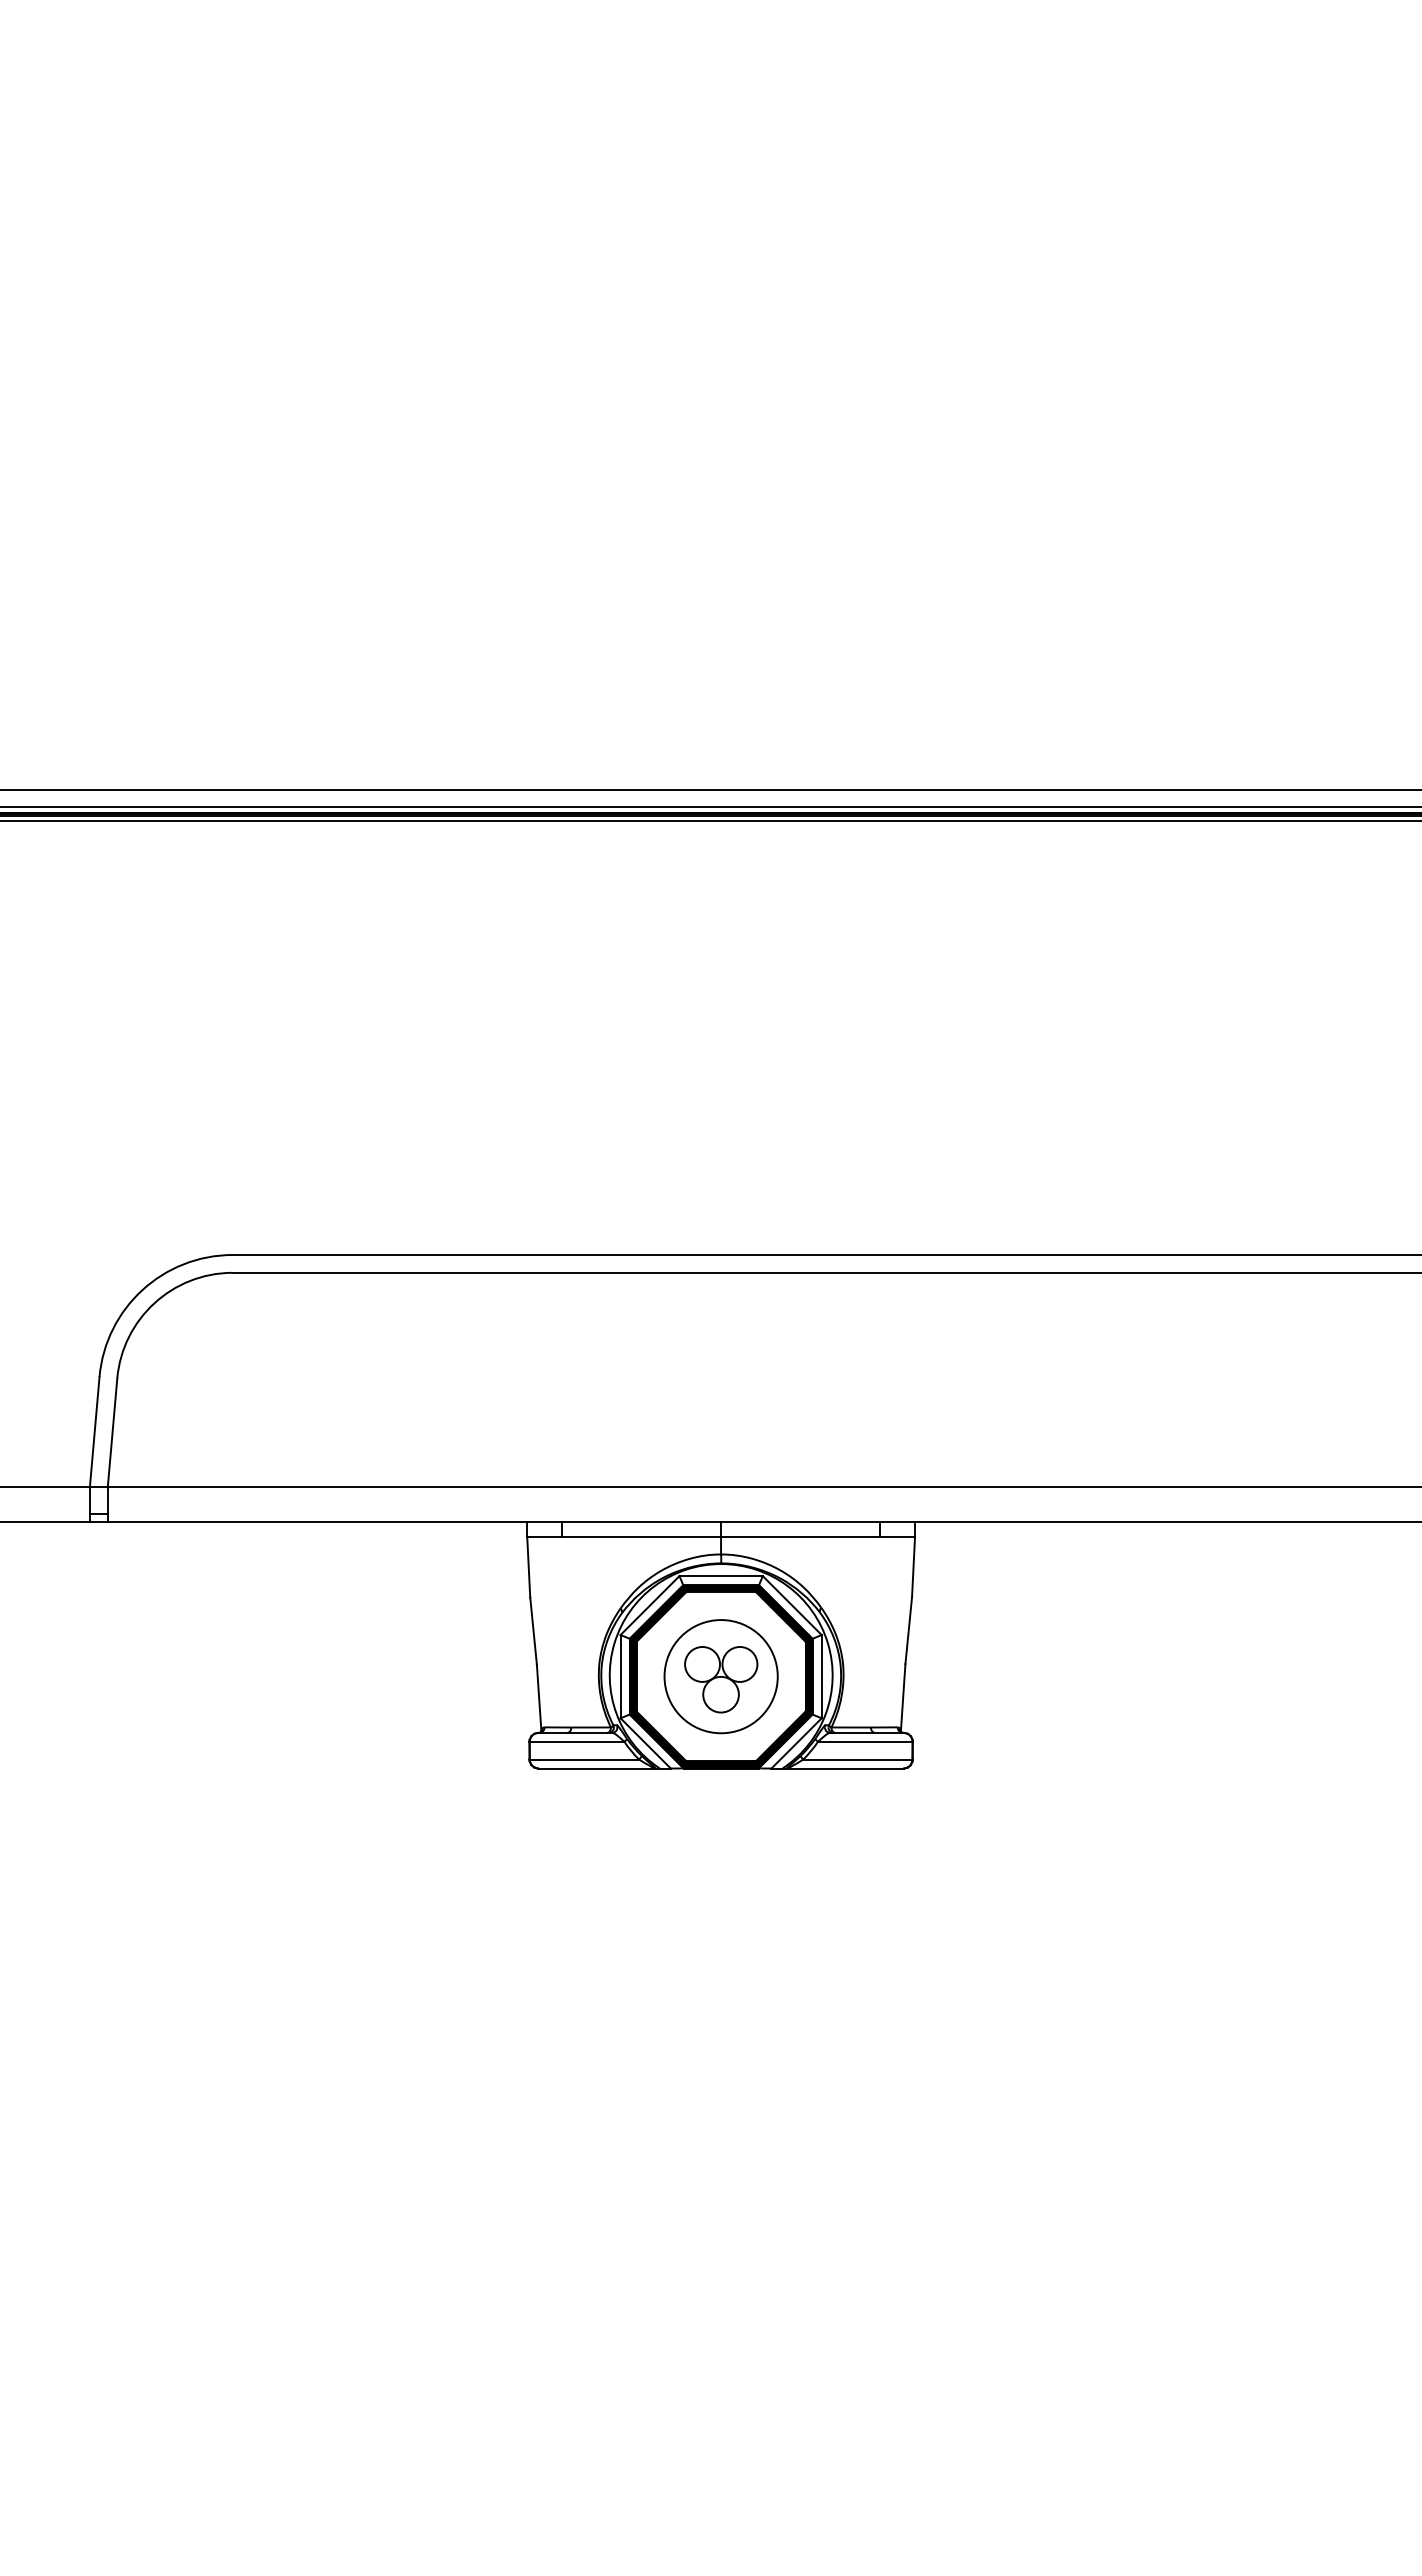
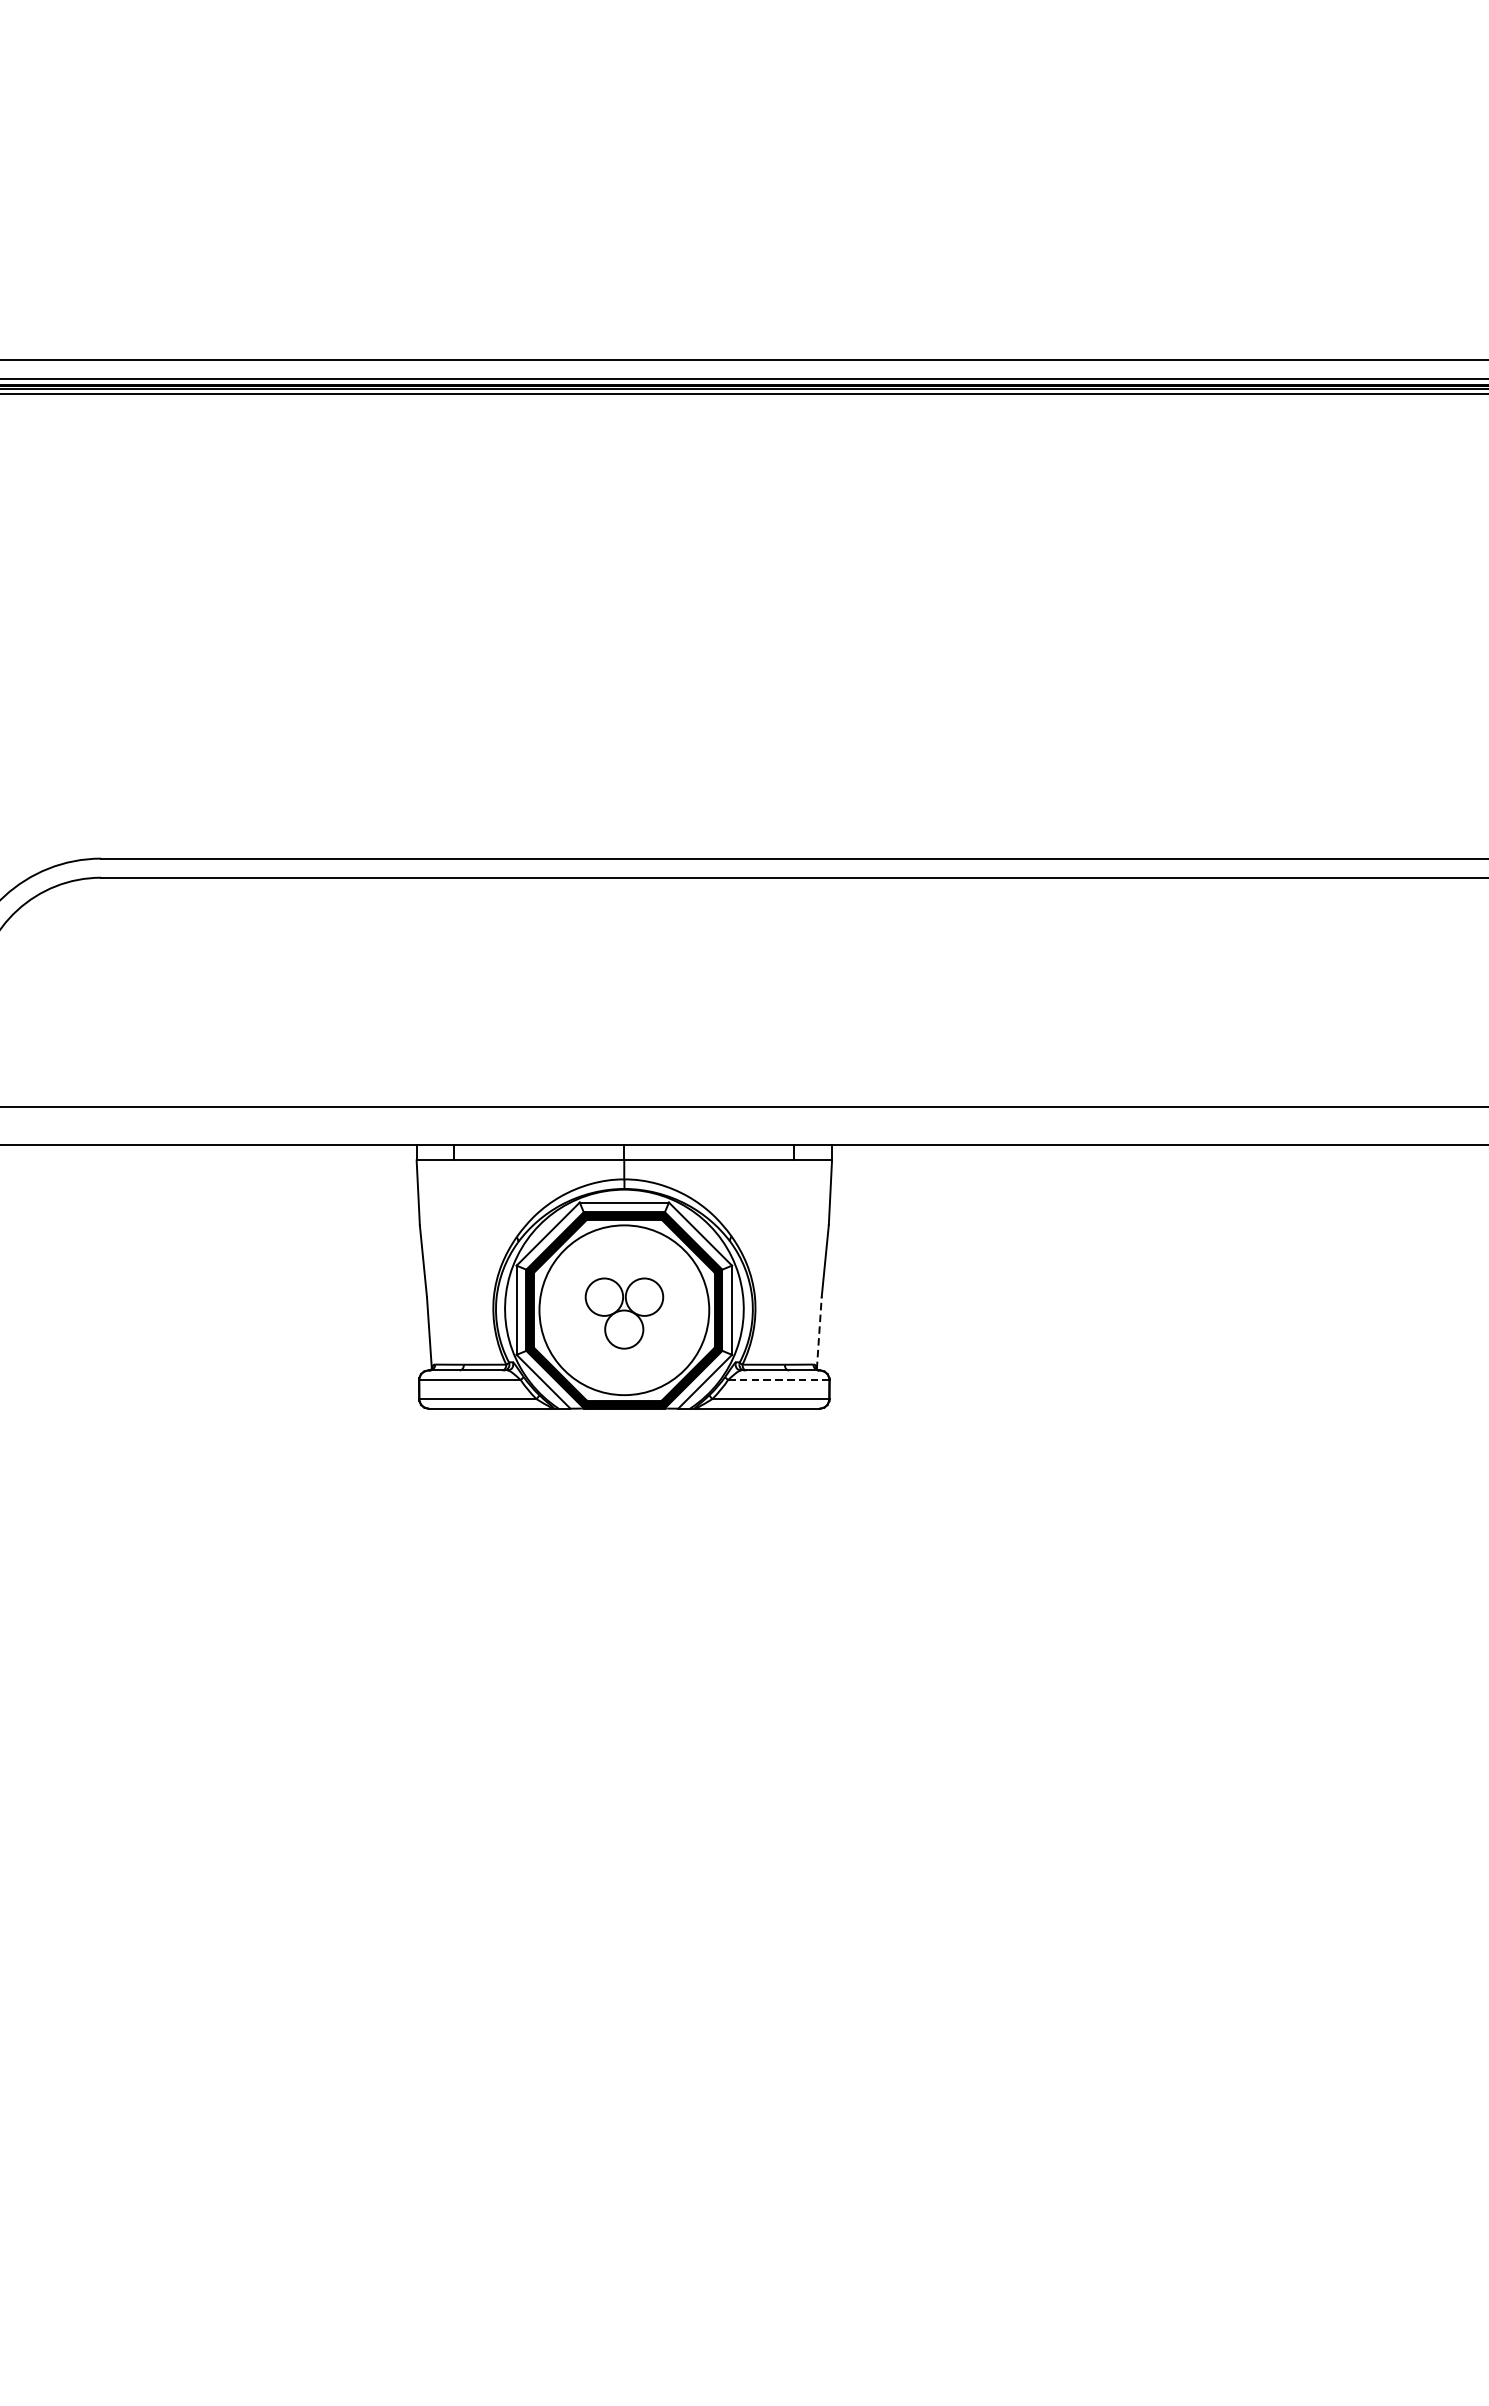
circle: (720, 1676) -> (623, 1310), size x1.4
line: (903, 1697) -> (819, 1332), solid -> dashed
line: (865, 1741) -> (778, 1379), solid -> dashed

